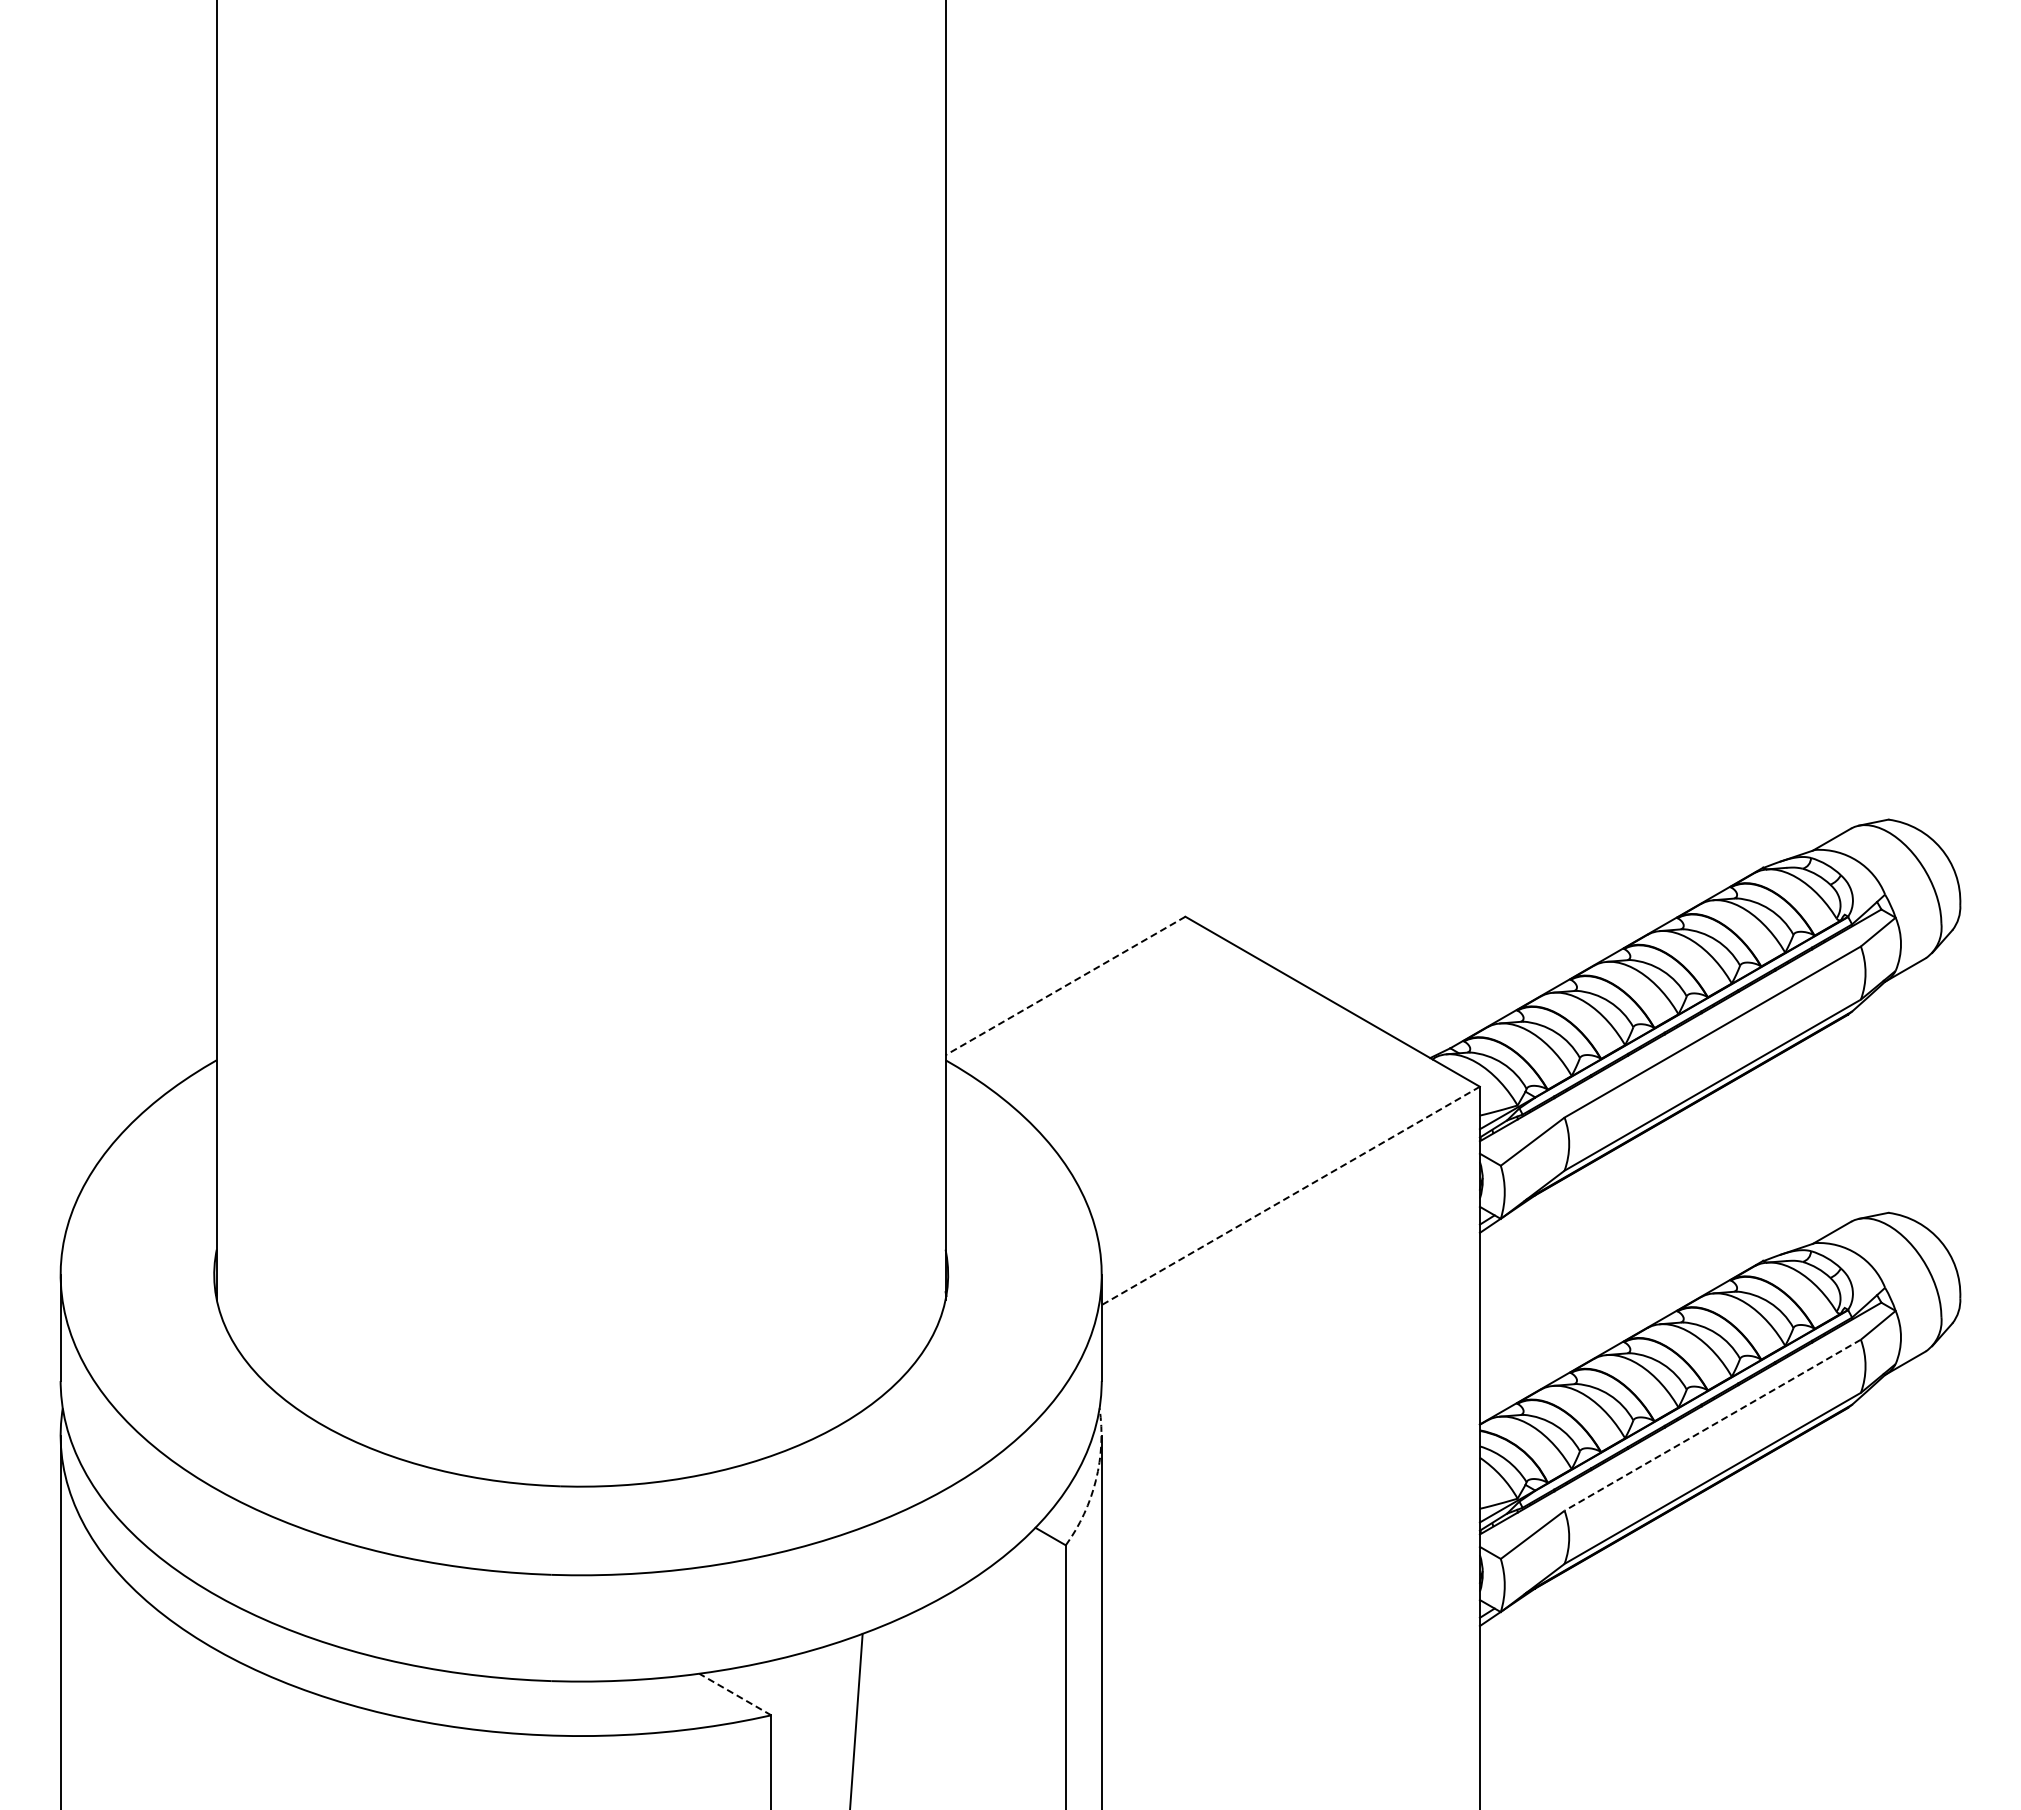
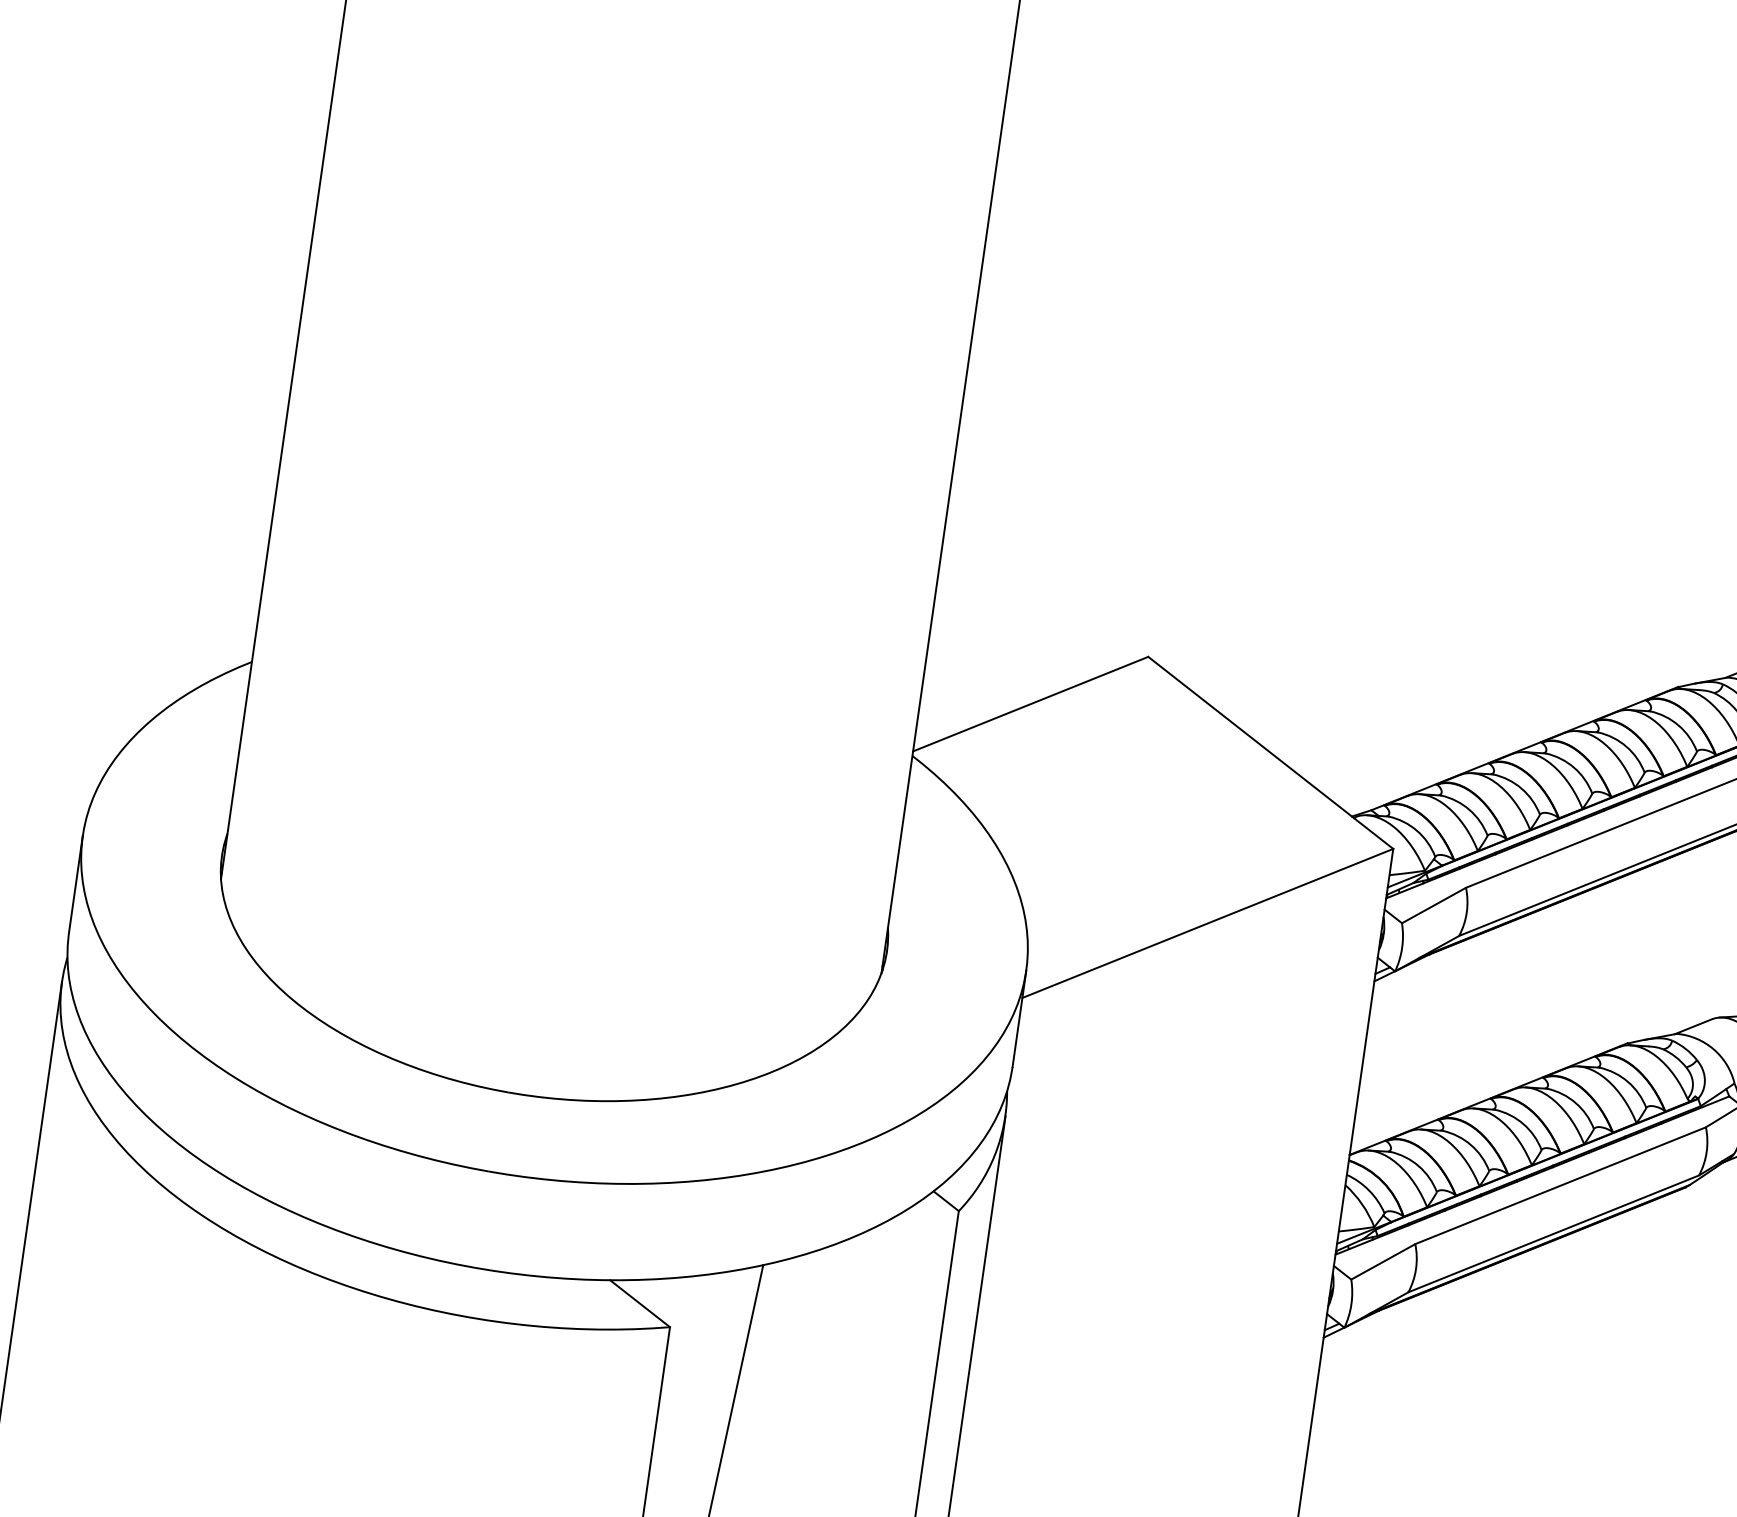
line: (1065, 986) -> (1030, 704), dashed -> solid
line: (1290, 1196) -> (1207, 923), dashed -> solid
line: (1712, 1425) -> (1560, 1185), dashed -> solid
arc: (1096, 1480) -> (994, 1156), dashed -> solid
line: (735, 1694) -> (640, 1303), dashed -> solid

